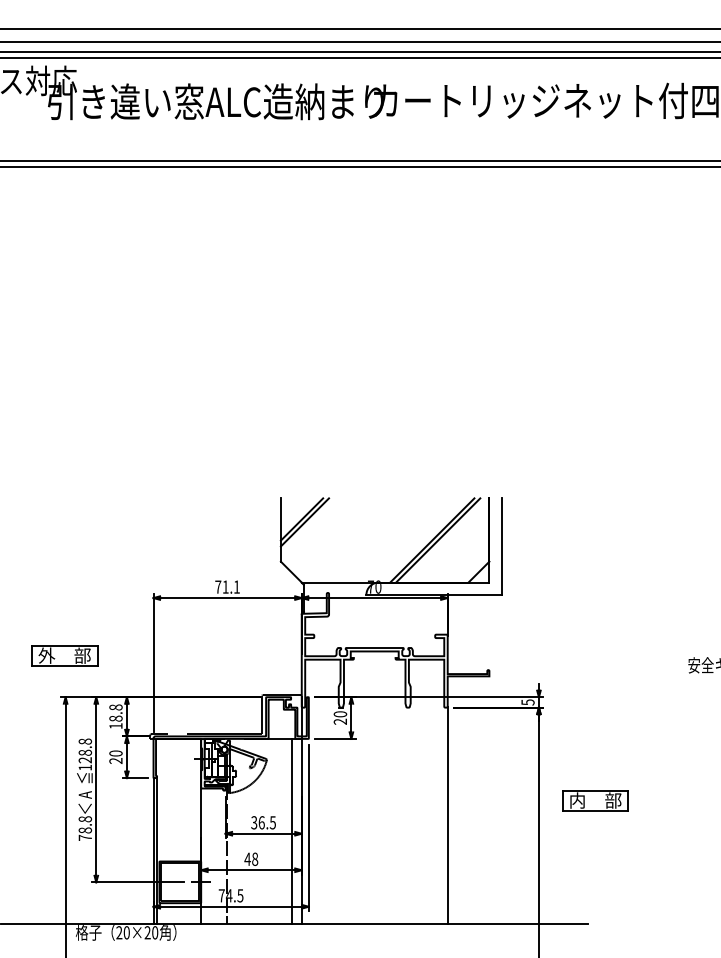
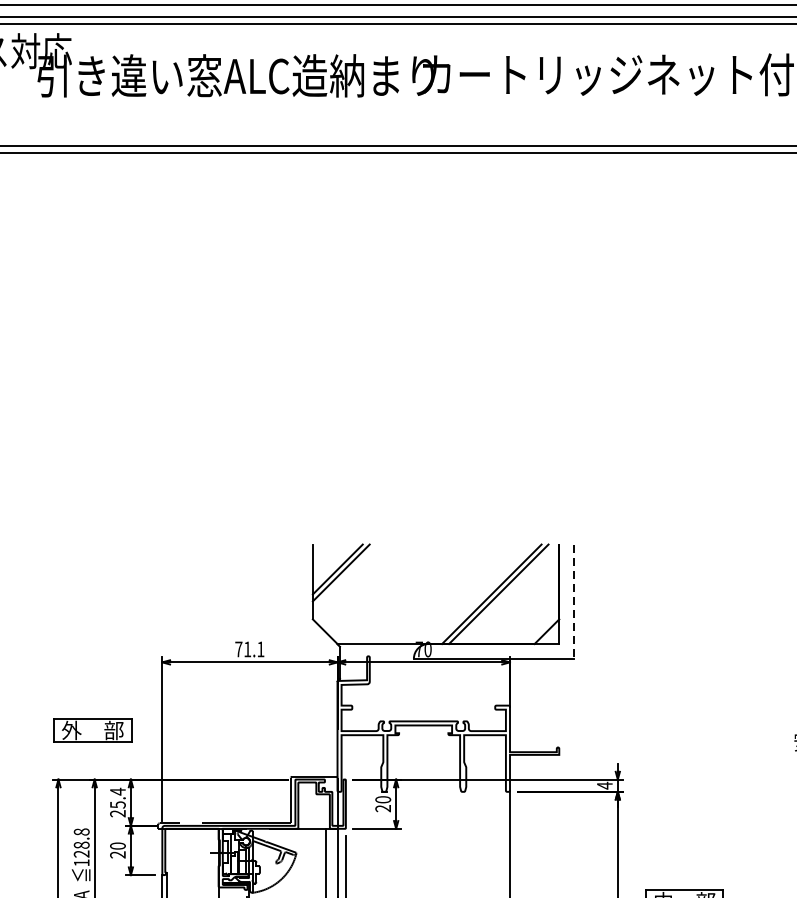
line: (501, 547) -> (573, 602), solid -> dashed
part: (64, 655) -> (92, 730), moved
text: (527, 702) -> (604, 785), 5 -> 4
text: (115, 716) -> (117, 802), 18.8 -> 25.4

